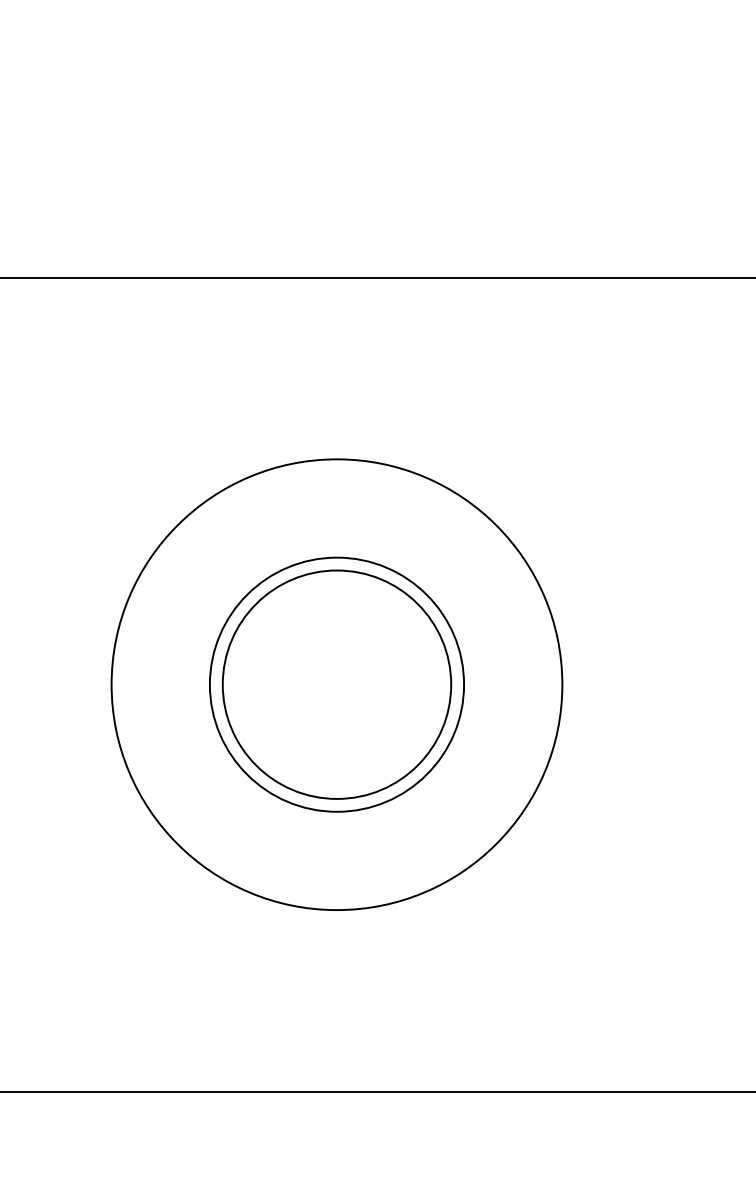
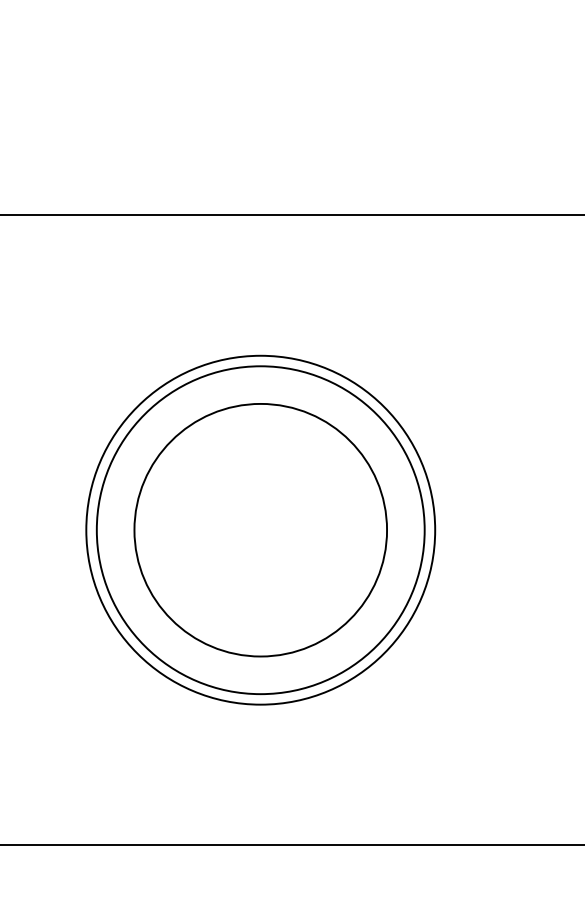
circle: (336, 684) -> (260, 530), size x1.43
circle: (336, 684) -> (260, 530), size x1.67

